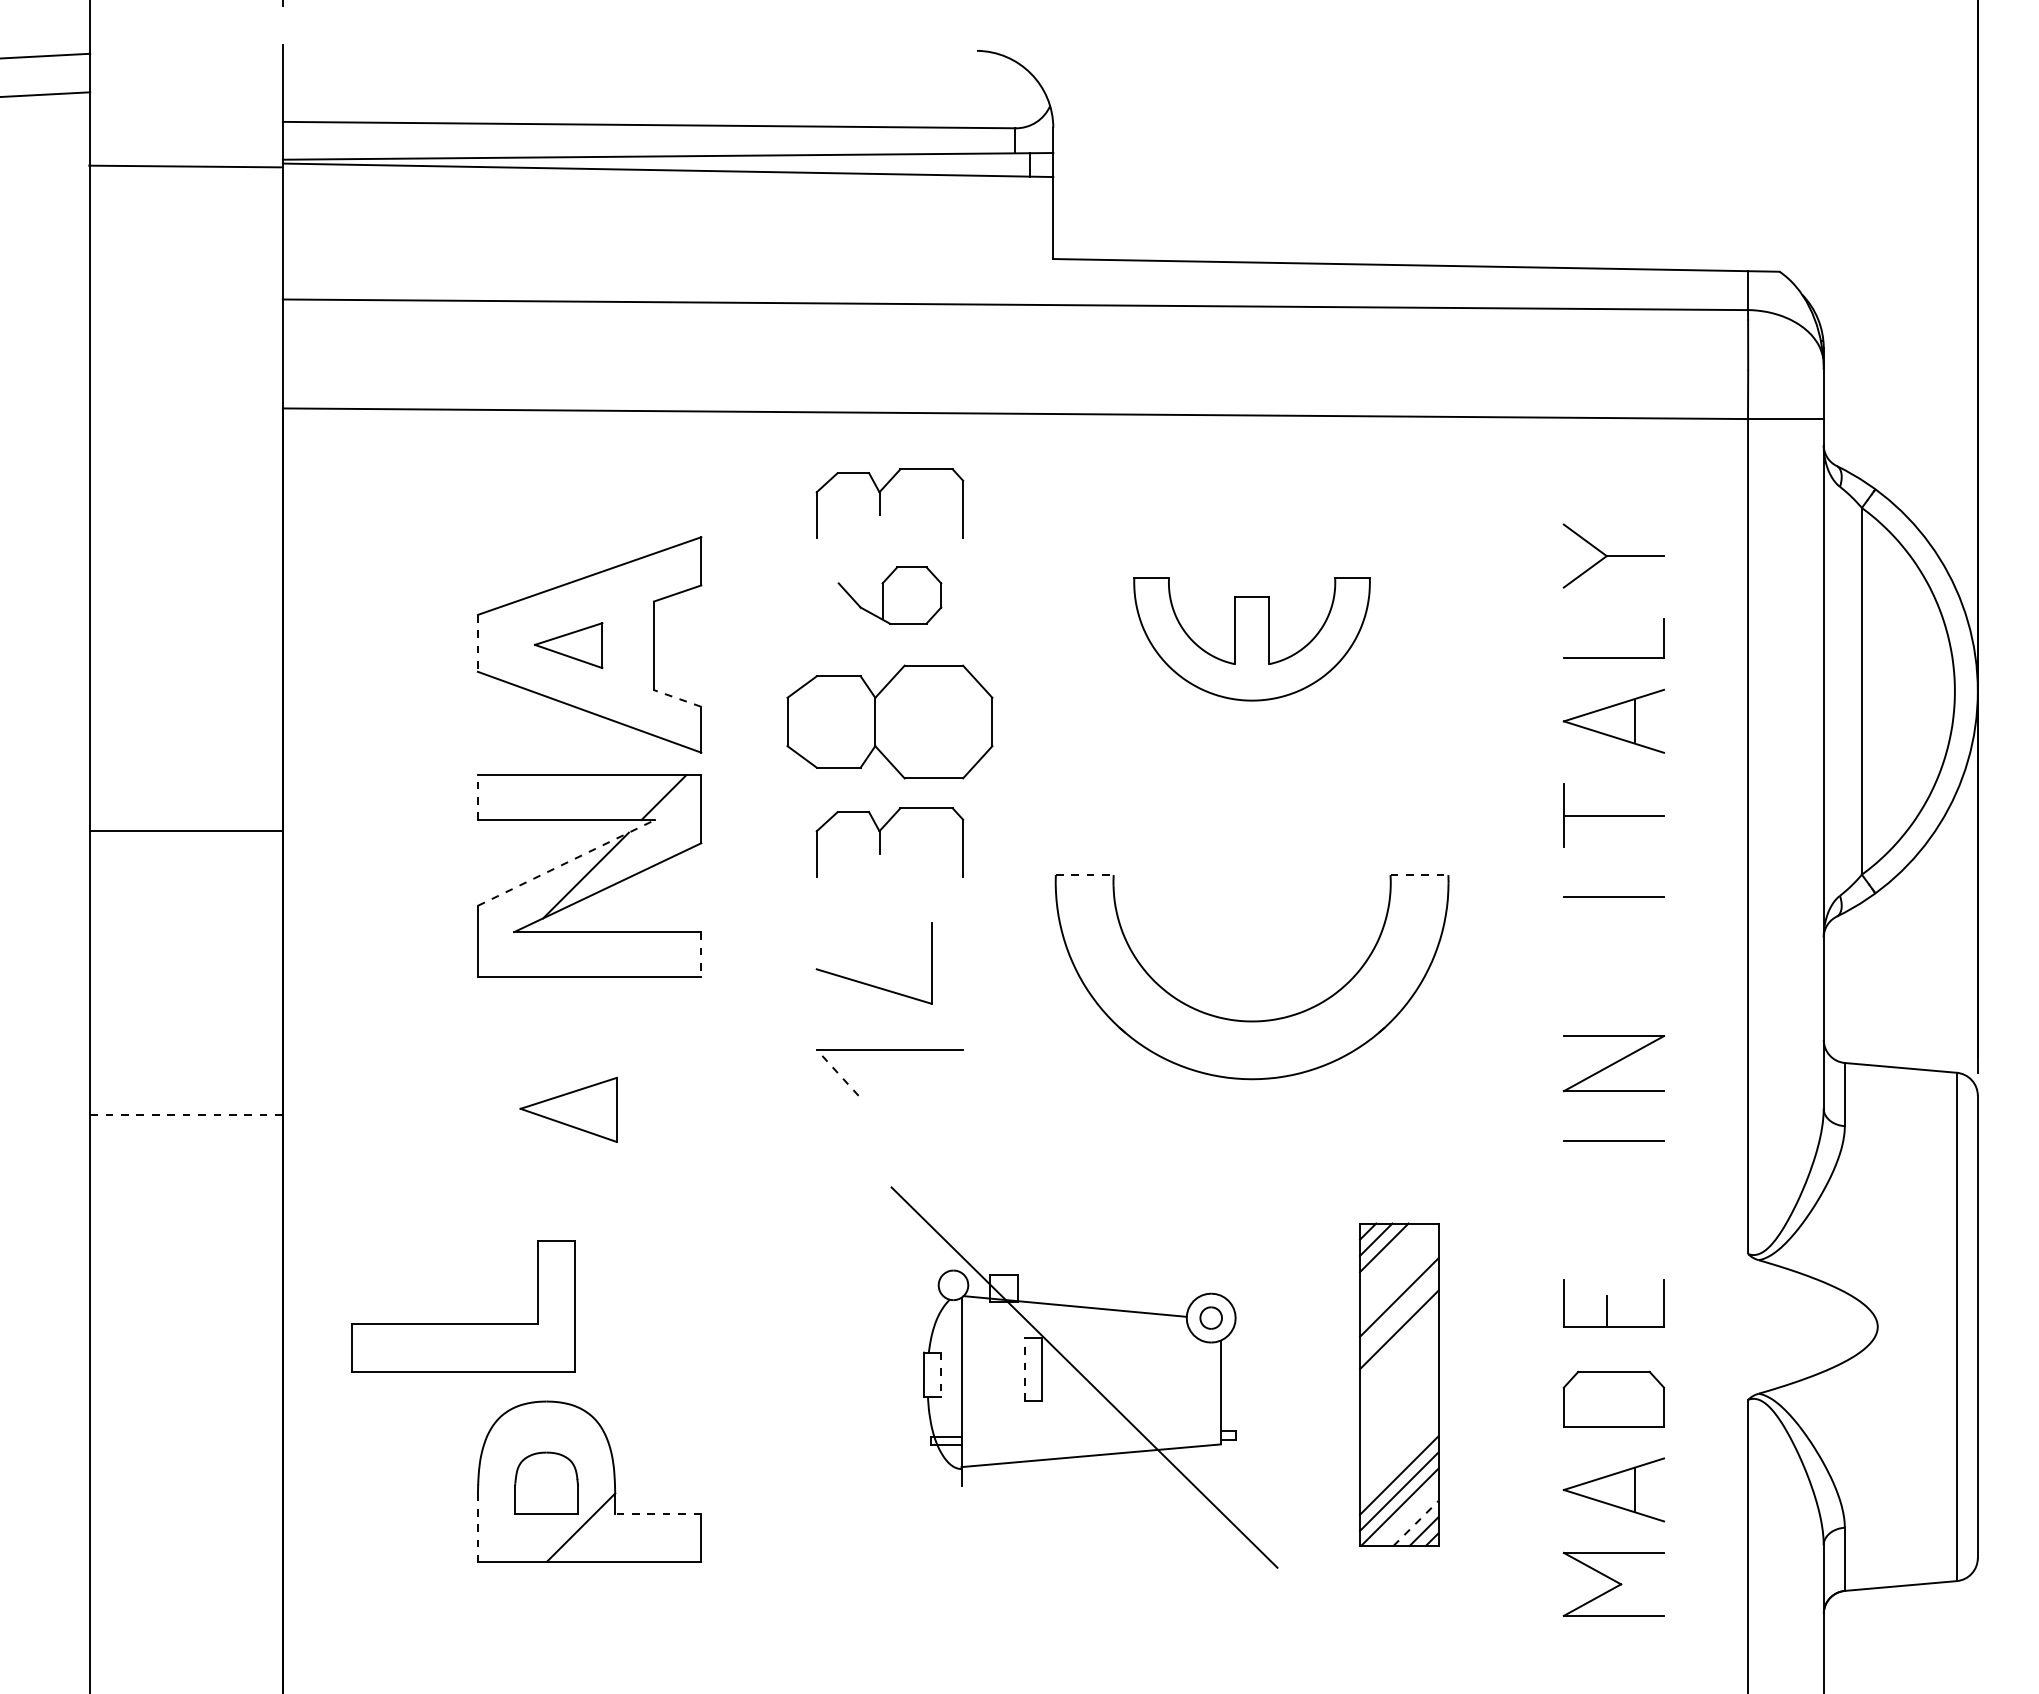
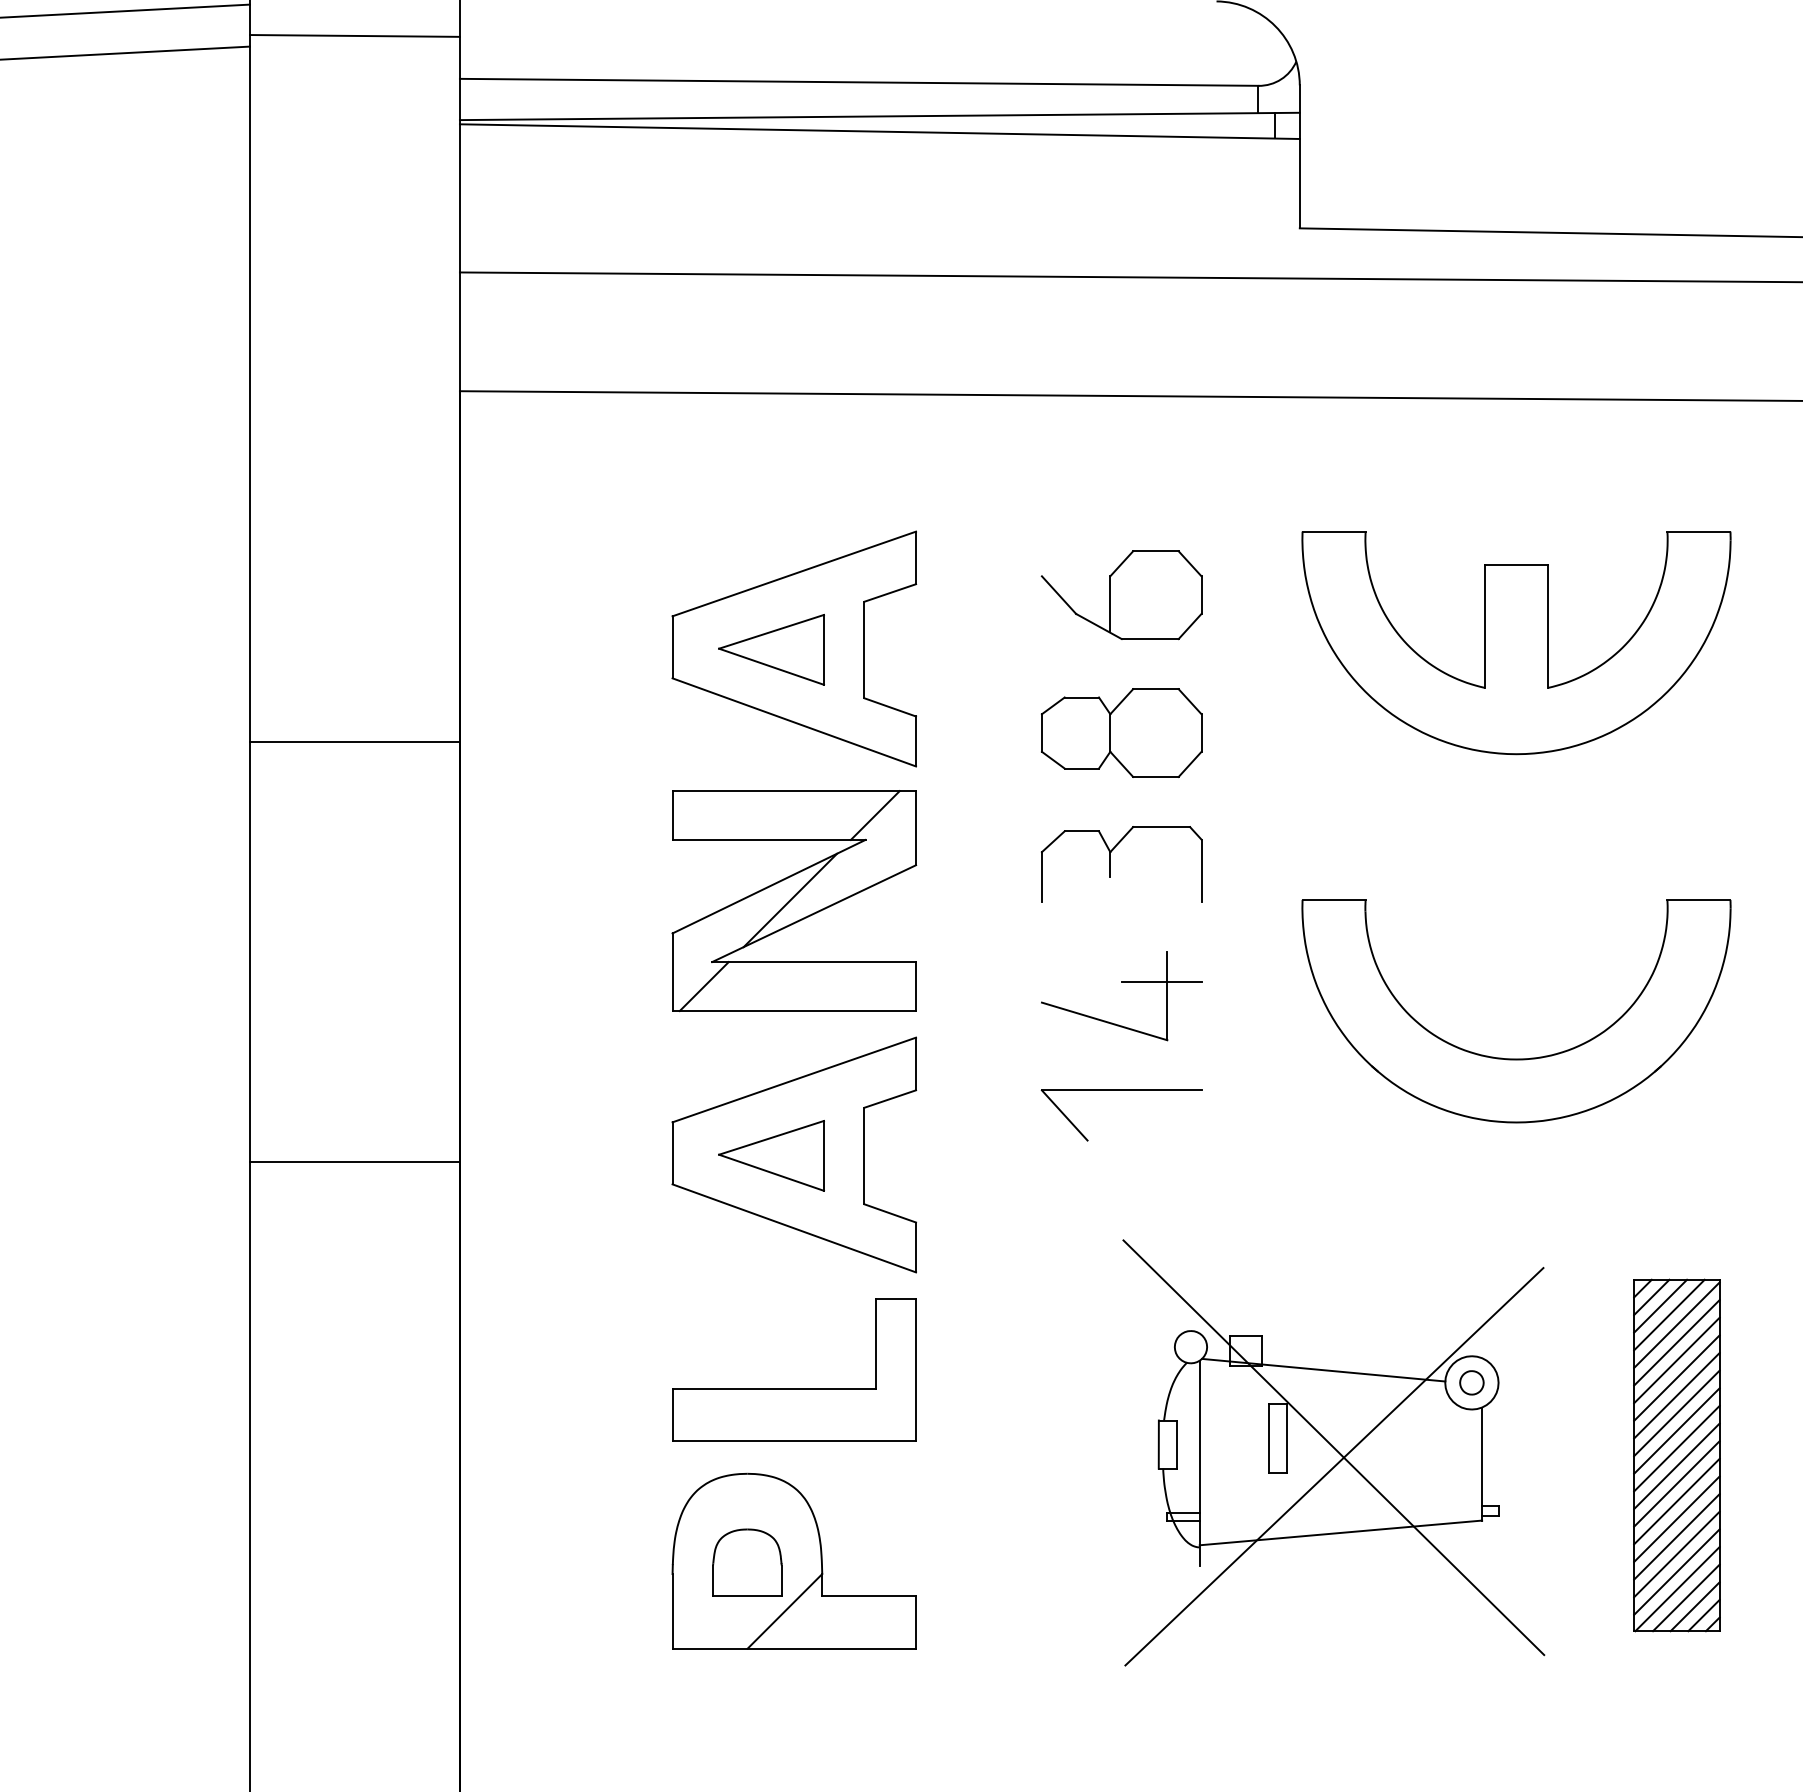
line: (185, 166) -> (354, 35), moved
part: (880, 503) -> (1111, 494), removed
part: (889, 595) -> (1121, 595), size x1.43
part: (1251, 639) -> (1515, 643), size x1.67
line: (477, 643) -> (672, 647), dashed -> solid
part: (568, 645) -> (771, 649), size x1.43
line: (677, 698) -> (890, 707), dashed -> solid
part: (889, 721) -> (1121, 732), size x0.71
line: (477, 797) -> (672, 815), dashed -> solid
line: (186, 830) -> (354, 741), moved
line: (566, 862) -> (769, 886), dashed -> solid
line: (1084, 875) -> (1333, 900), dashed -> solid
line: (1419, 875) -> (1698, 900), dashed -> solid
line: (926, 950) -> (1161, 982), added
line: (506, 954) -> (703, 986), added
line: (701, 955) -> (916, 987), dashed -> solid
line: (837, 1072) -> (1064, 1115), dashed -> solid
part: (589, 1108) -> (794, 1154), added
line: (186, 1115) -> (354, 1161), dashed -> solid
line: (1392, 1255) -> (1669, 1314), added
line: (1399, 1264) -> (1677, 1324), added
line: (1399, 1281) -> (1677, 1342), added
line: (1399, 1313) -> (1677, 1377), added
part: (463, 1323) -> (794, 1388), moved
line: (1399, 1345) -> (1677, 1412), added
line: (1399, 1362) -> (1677, 1431), added
line: (1025, 1369) -> (1269, 1438), dashed -> solid
line: (940, 1375) -> (1176, 1445), dashed -> solid
line: (1399, 1378) -> (1677, 1448), added
line: (1084, 1394) -> (1333, 1466), added
line: (1399, 1394) -> (1677, 1466), added
line: (1399, 1410) -> (1677, 1483), added
line: (1399, 1426) -> (1677, 1501), added
line: (1399, 1442) -> (1677, 1518), added
line: (1399, 1459) -> (1677, 1536), added
line: (657, 1513) -> (868, 1595), dashed -> solid
line: (1407, 1514) -> (1685, 1596), added
line: (1416, 1523) -> (1695, 1606), dashed -> solid
line: (477, 1528) -> (672, 1612), dashed -> solid

